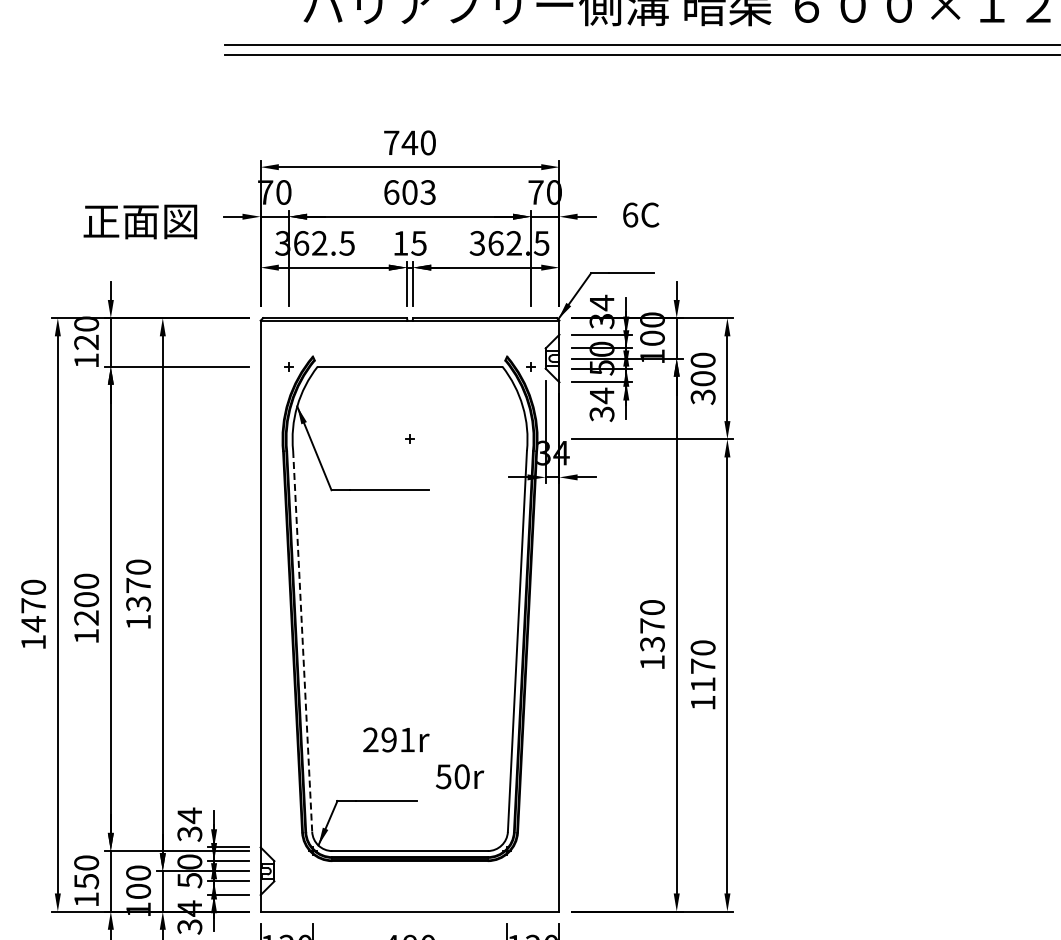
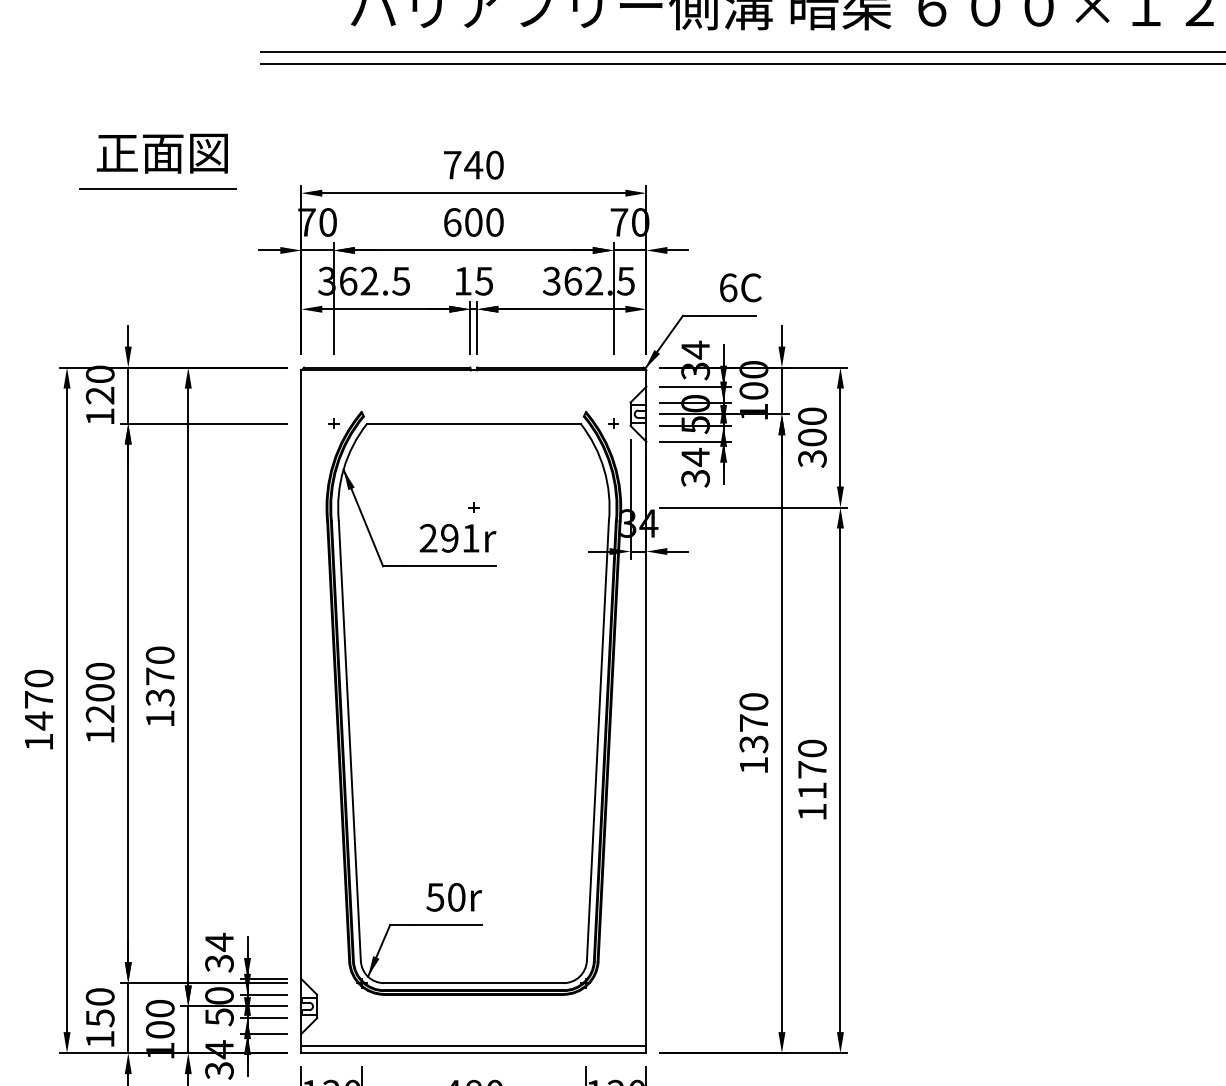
line: (136, 163) -> (157, 188), added
text: (427, 192) -> (494, 222), 603 -> 600
text: (641, 214) -> (741, 287), moved
text: (140, 221) -> (162, 153), moved
line: (302, 641) -> (349, 741), dashed -> solid
text: (396, 739) -> (458, 537), moved
text: (460, 776) -> (454, 897), moved
line: (409, 905) -> (473, 1046), added

